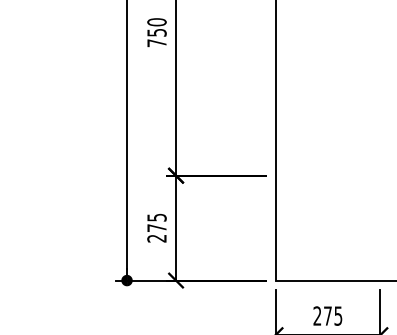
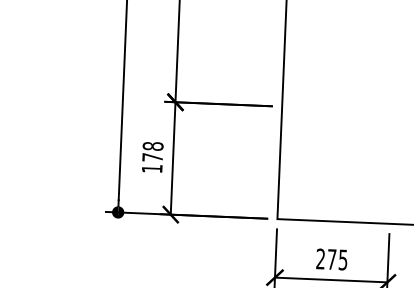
text: (156, 227) -> (152, 156), 275 -> 178

